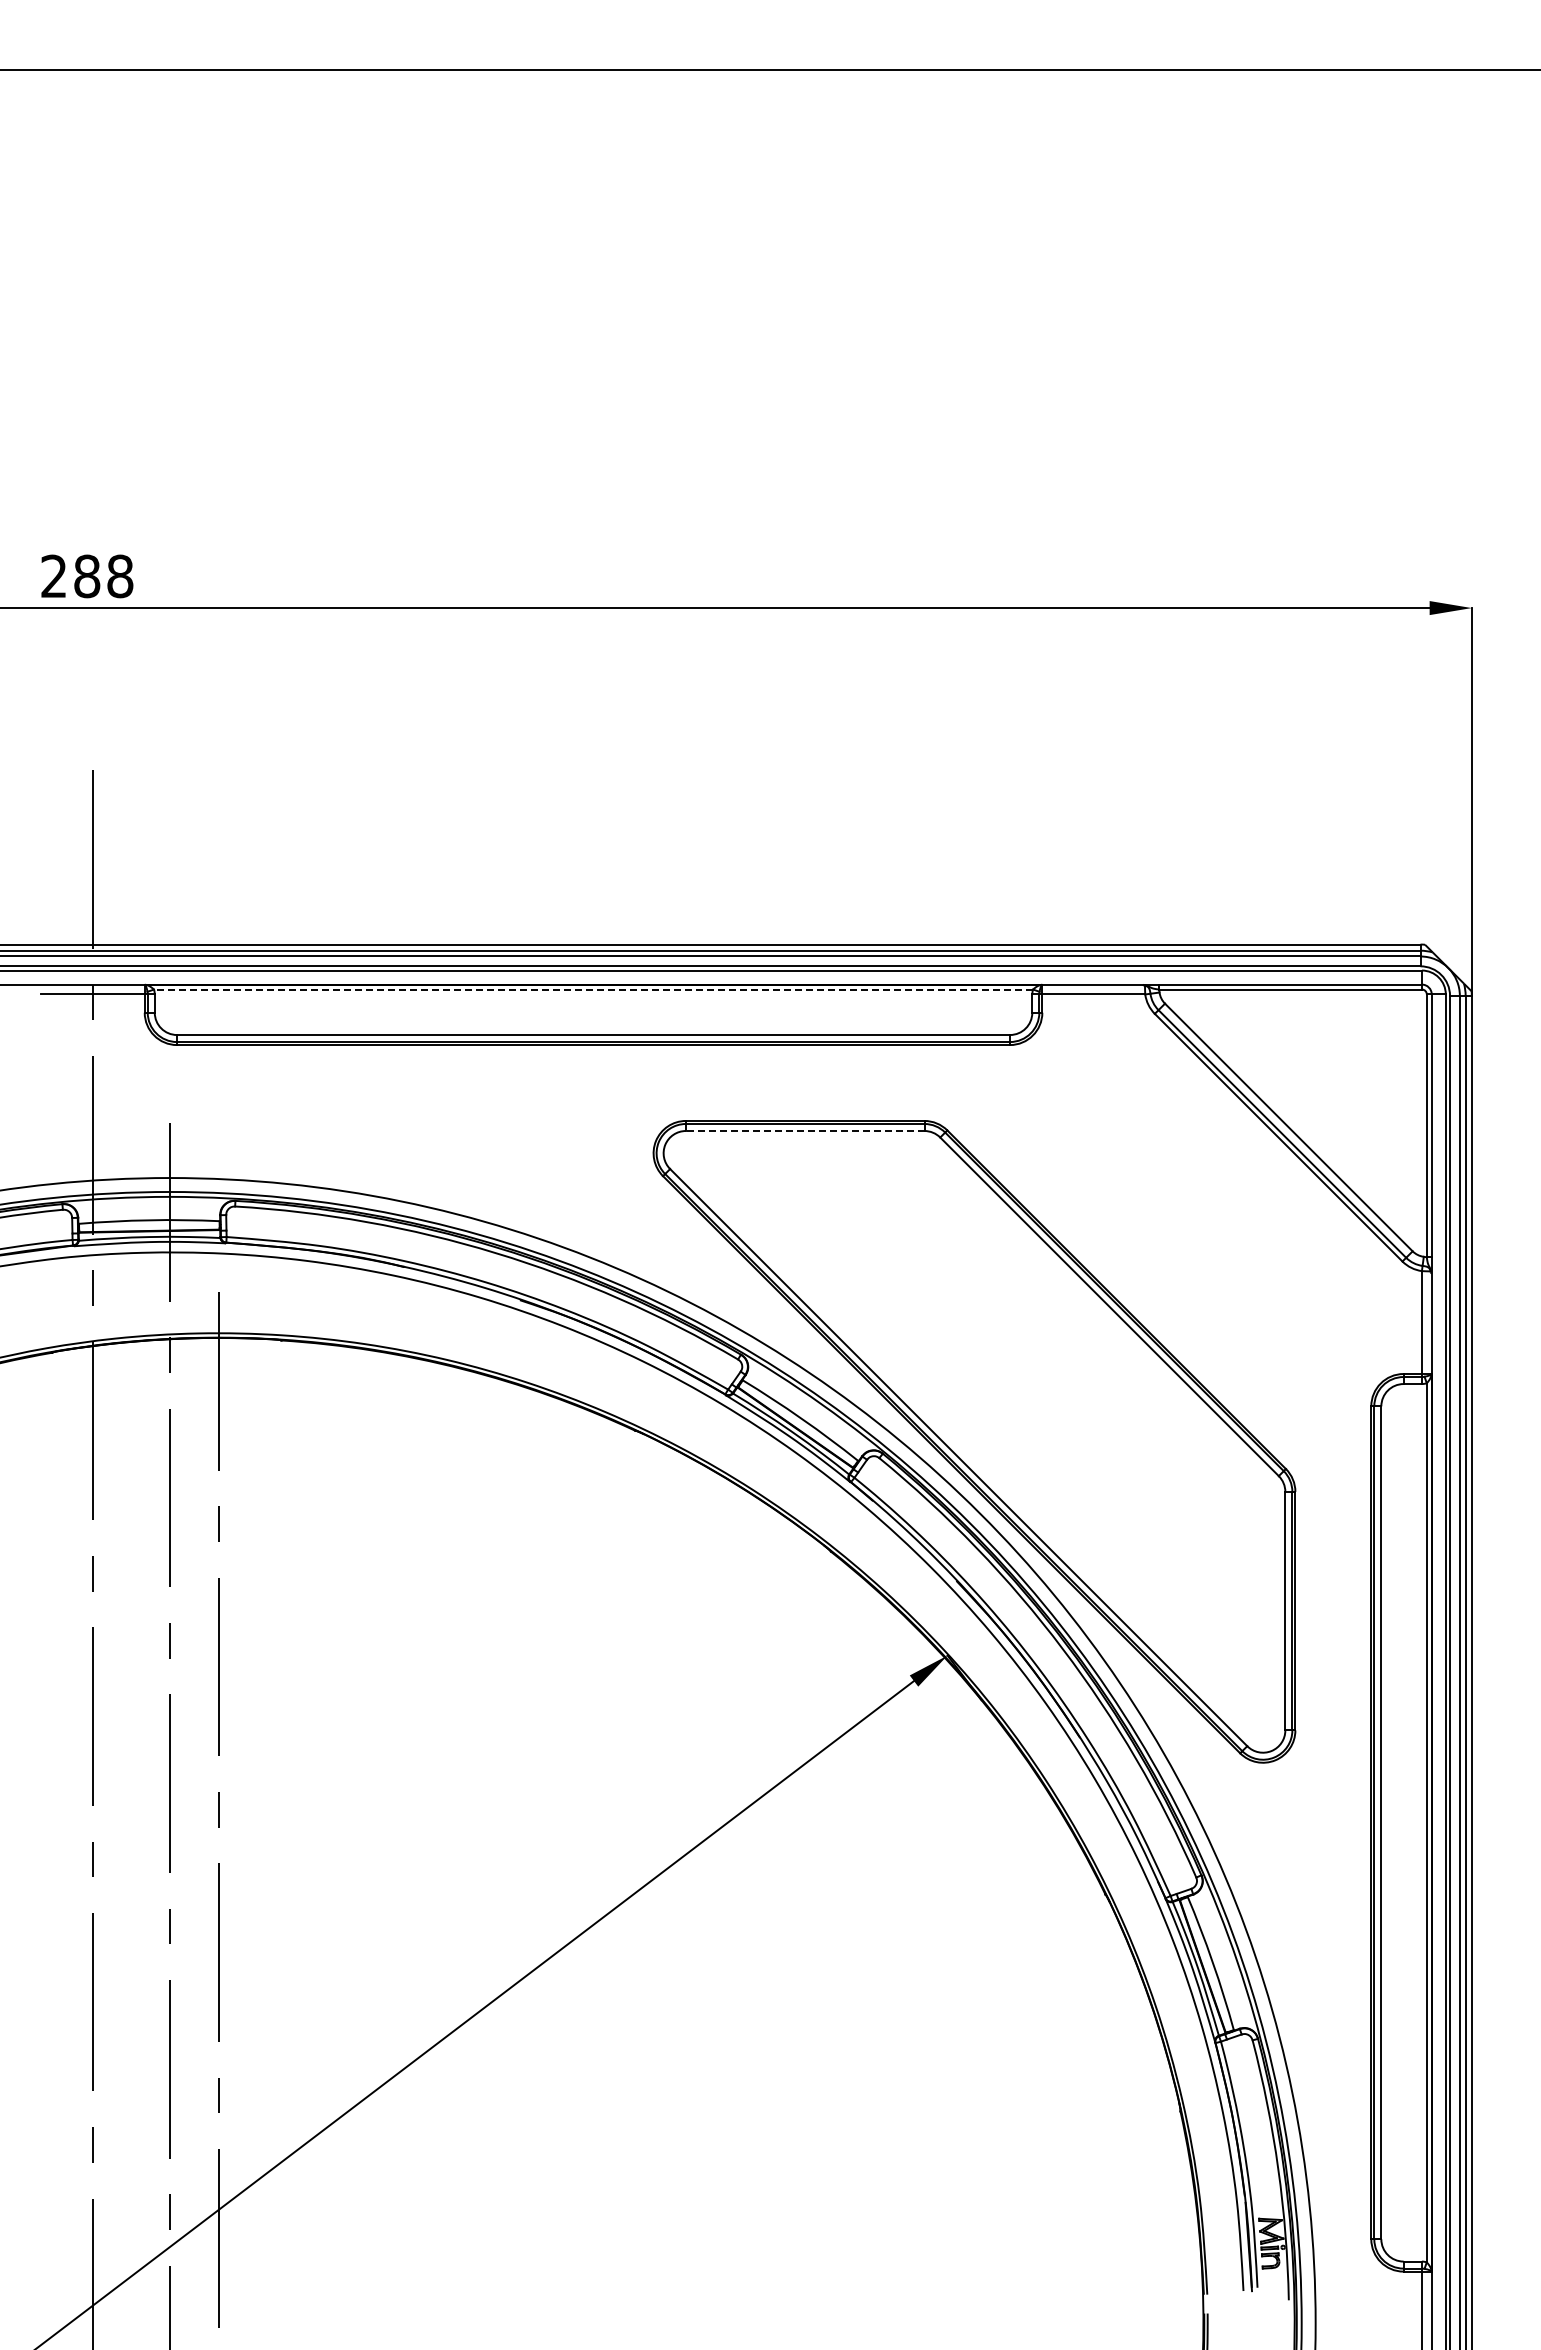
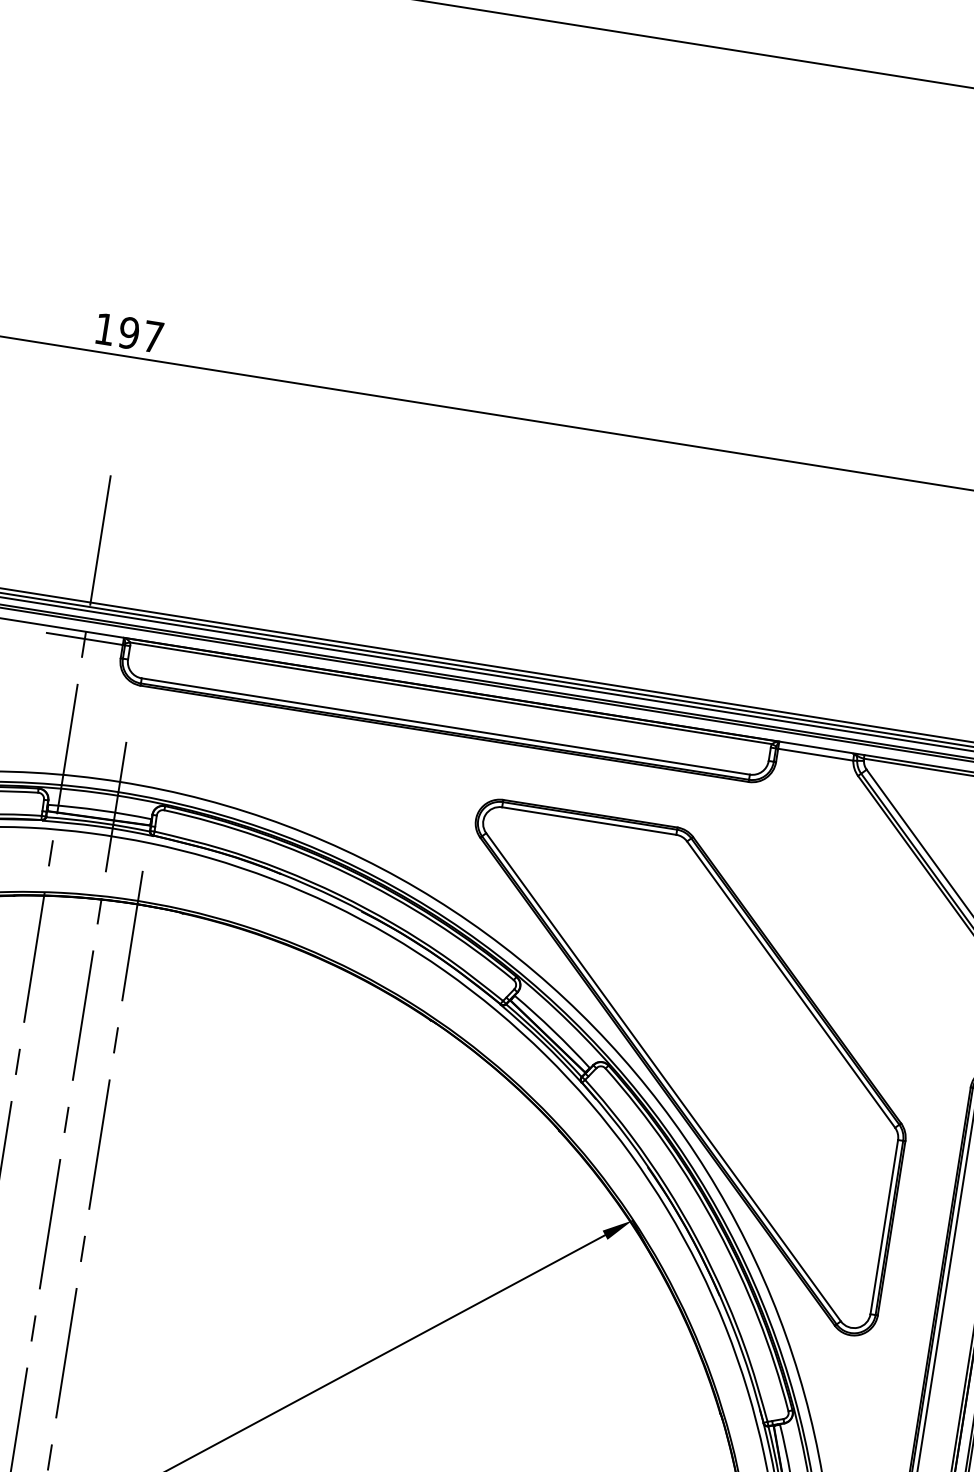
text: (87, 576) -> (129, 333), 288 -> 197
line: (593, 989) -> (451, 693), dashed -> solid
line: (804, 1131) -> (588, 821), dashed -> solid

